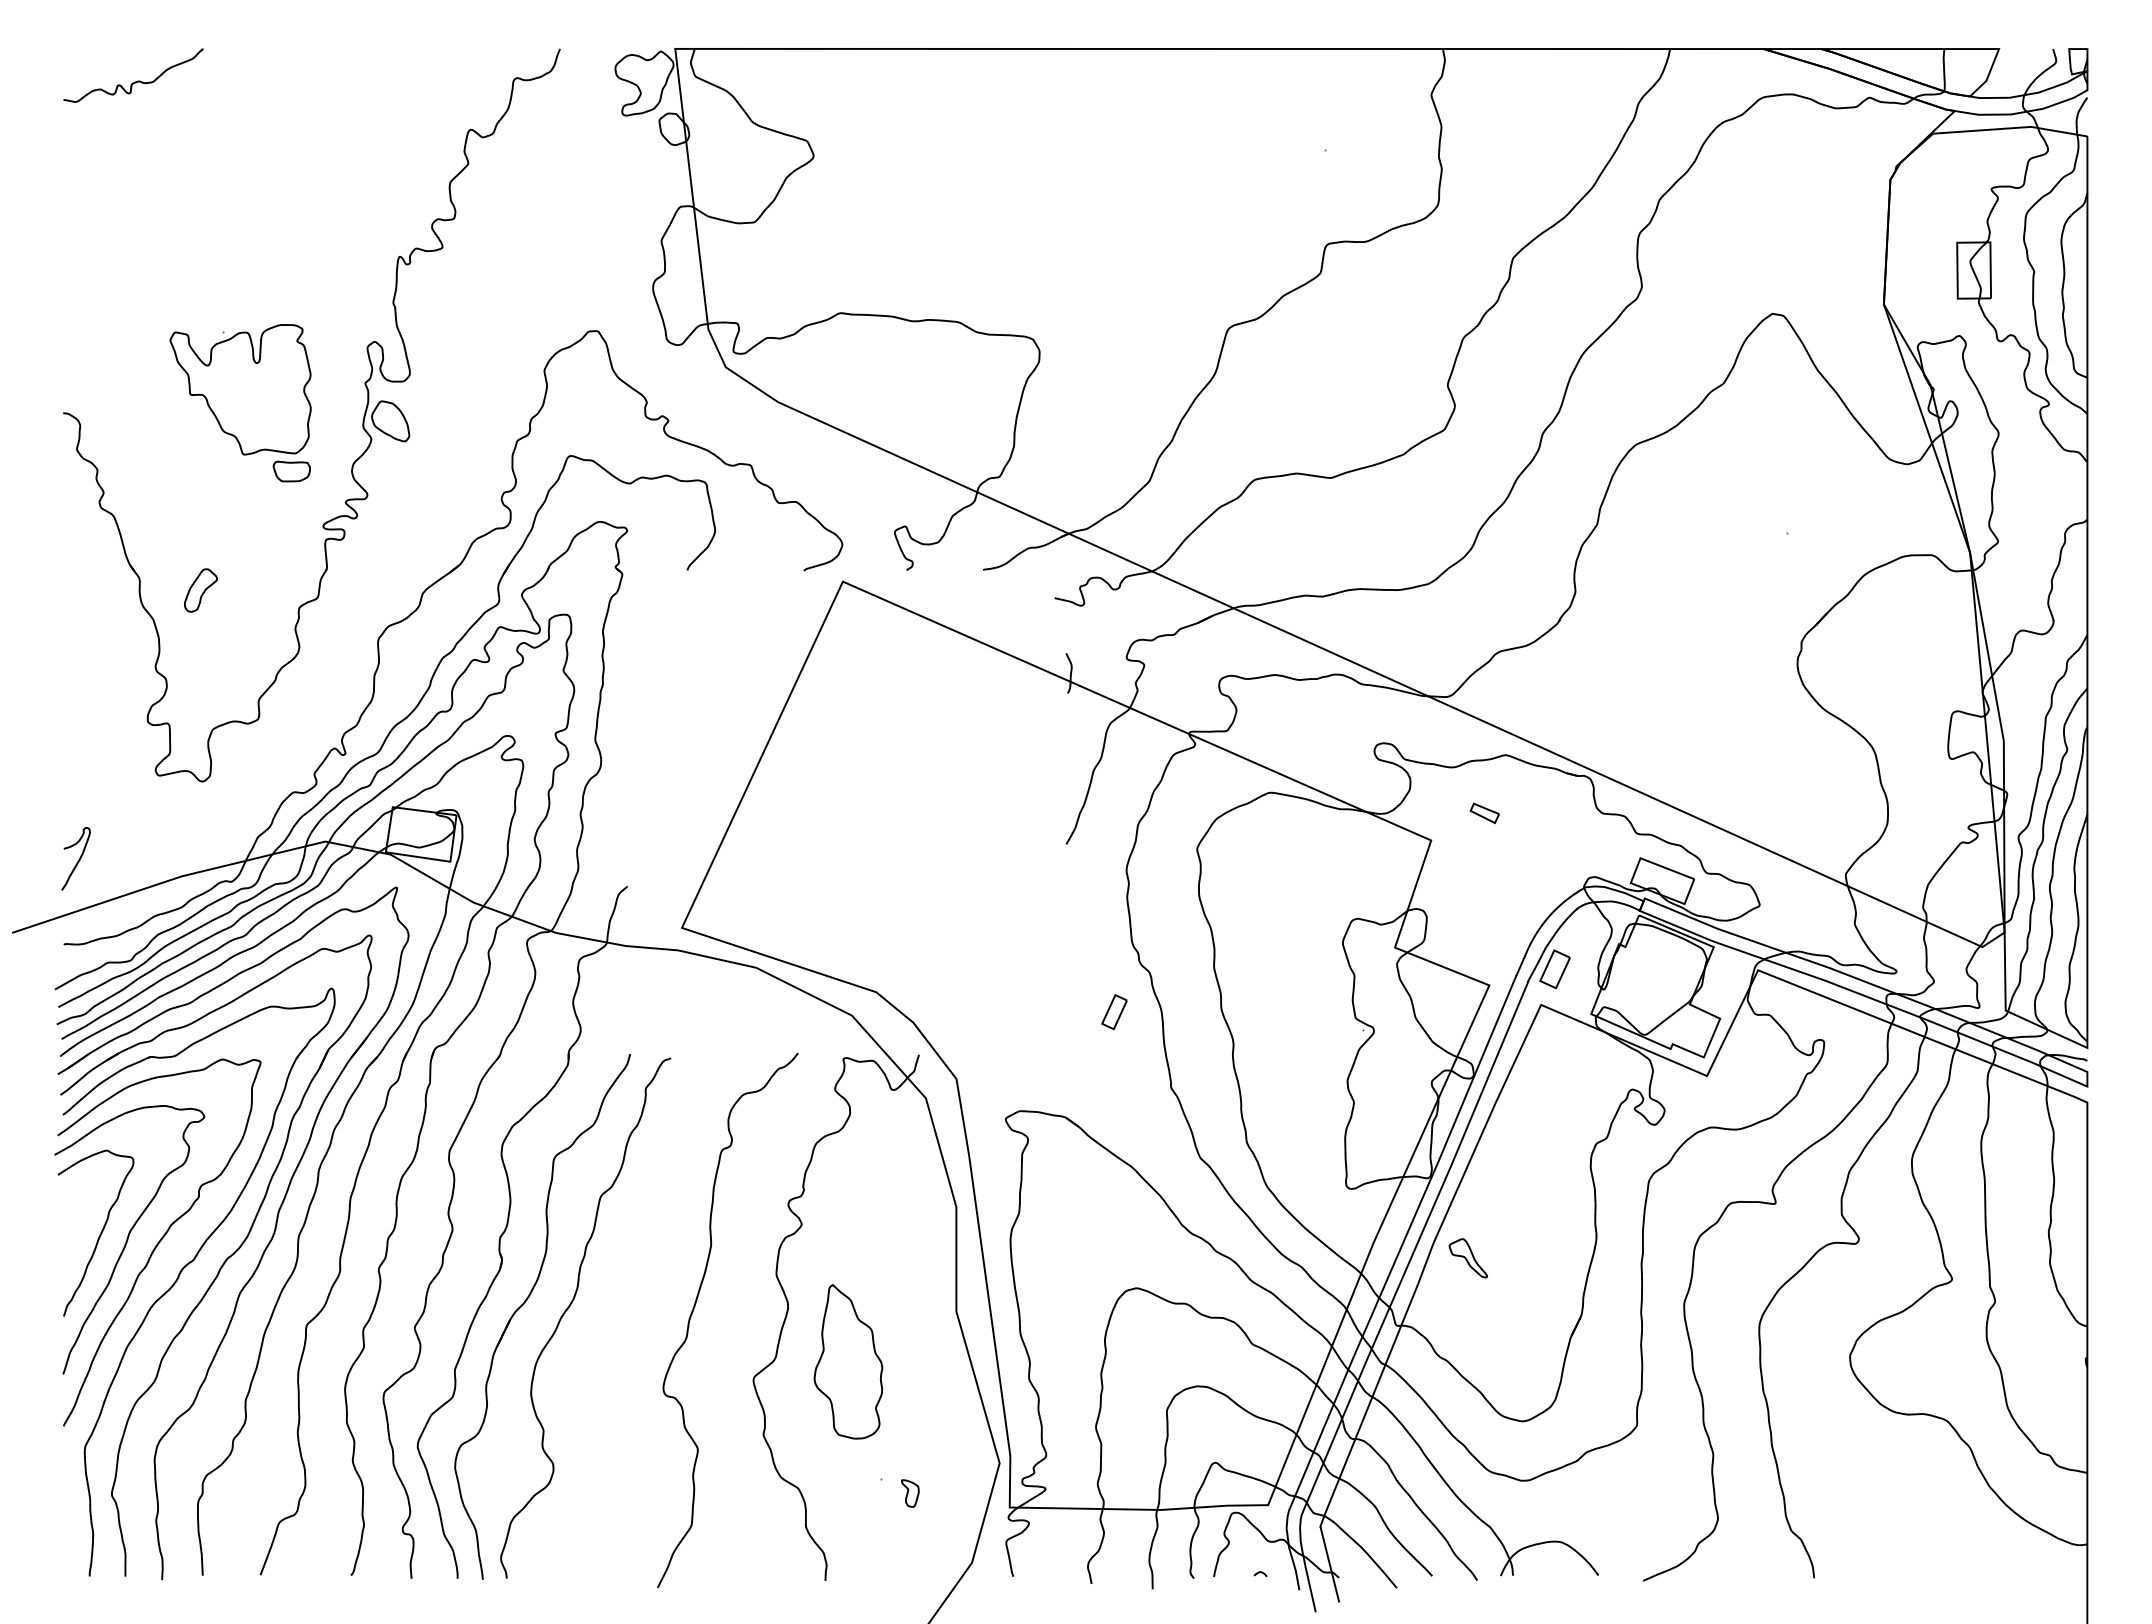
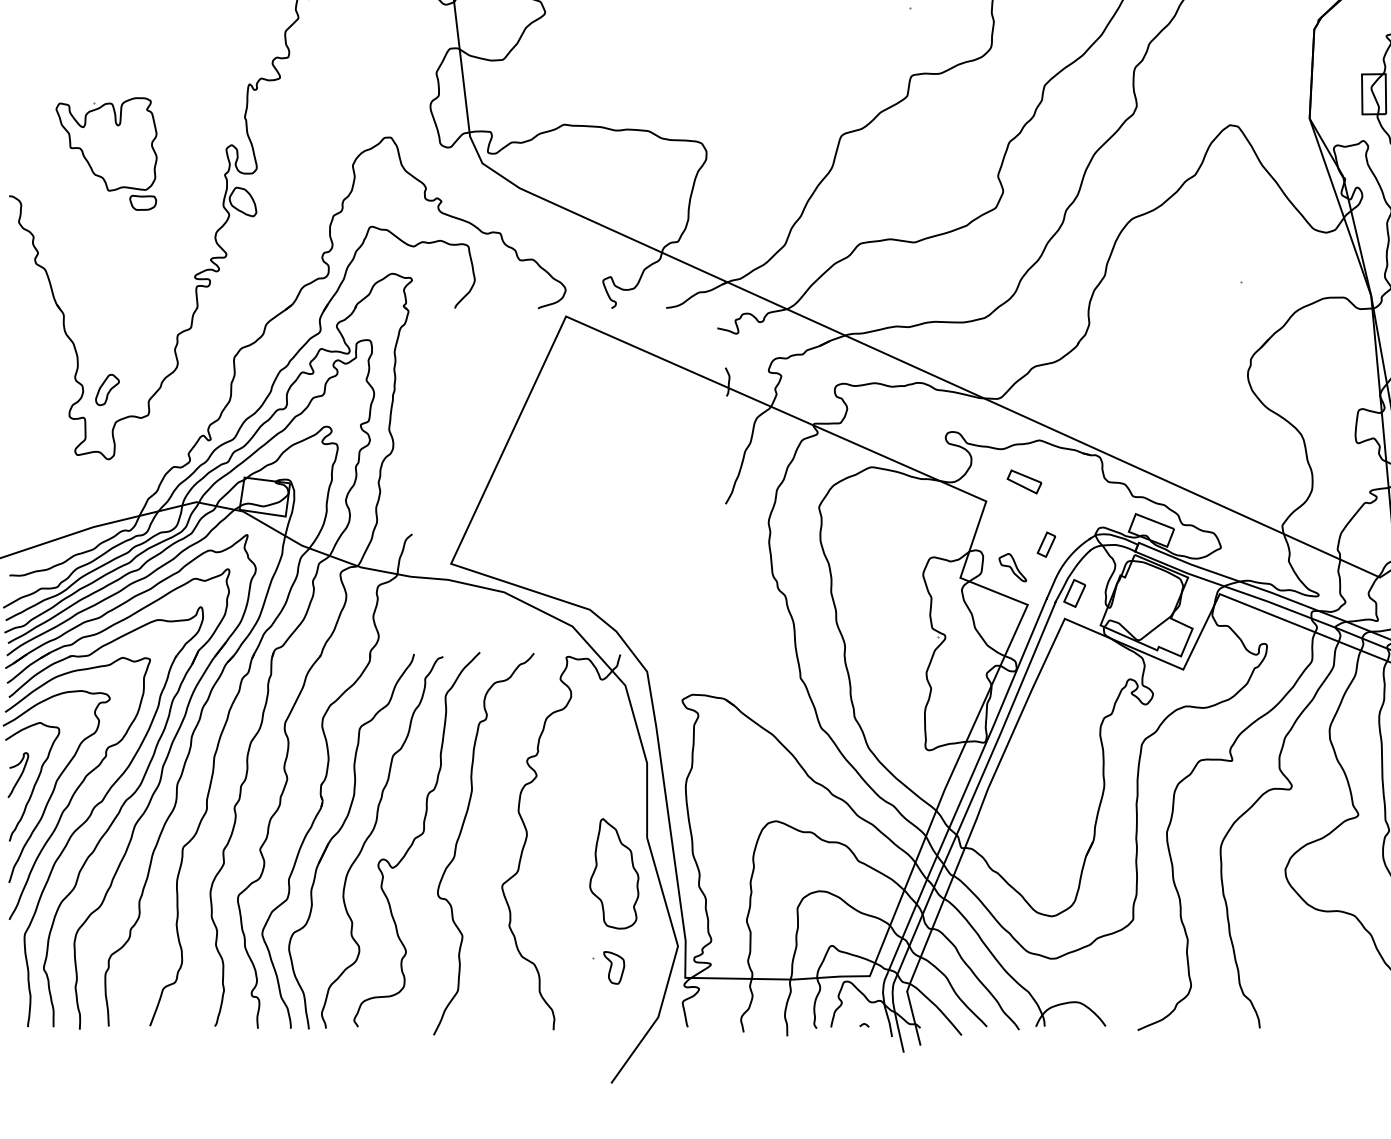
part: (240, 403) -> (106, 154), moved
part: (200, 590) -> (107, 389), moved
part: (1484, 813) -> (1024, 482), size x1.67
curve: (78, 859) -> (20, 775), moved
part: (1114, 1012) -> (1046, 544), moved
part: (1467, 1258) -> (1012, 567), moved
curve: (633, 1312) -> (416, 838), added
part: (848, 1361) -> (614, 873), moved
part: (910, 1493) -> (614, 967), size x1.67

